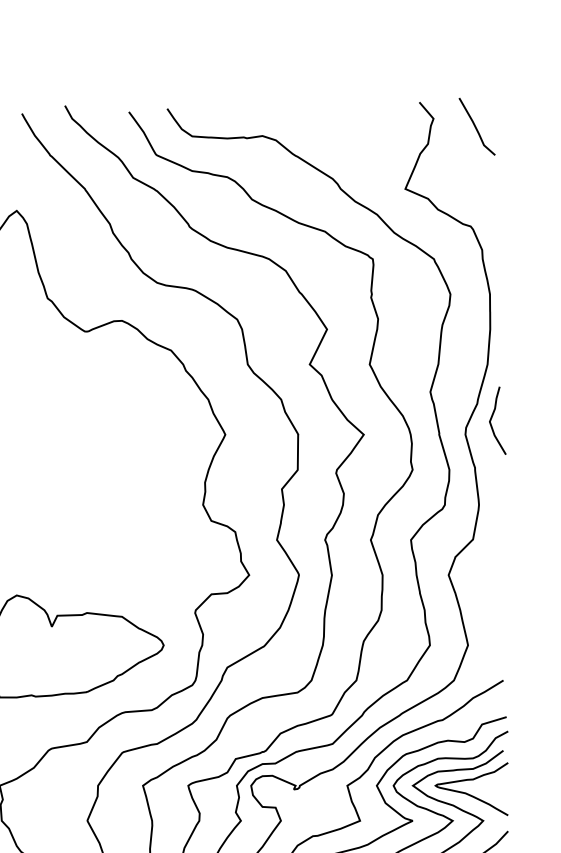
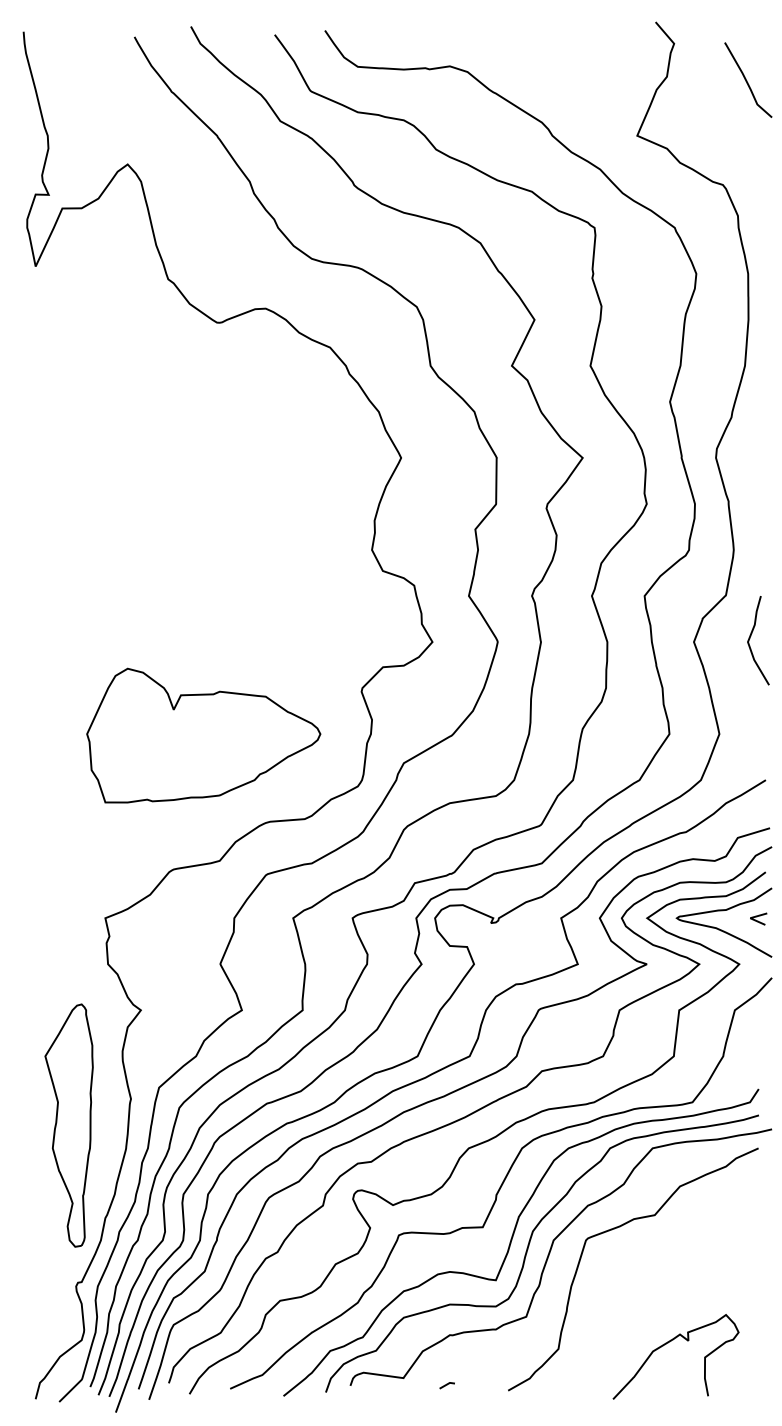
curve: (476, 126) -> (747, 80), moved
curve: (492, 417) -> (751, 636), moved
line: (497, 785) -> (757, 917), added

